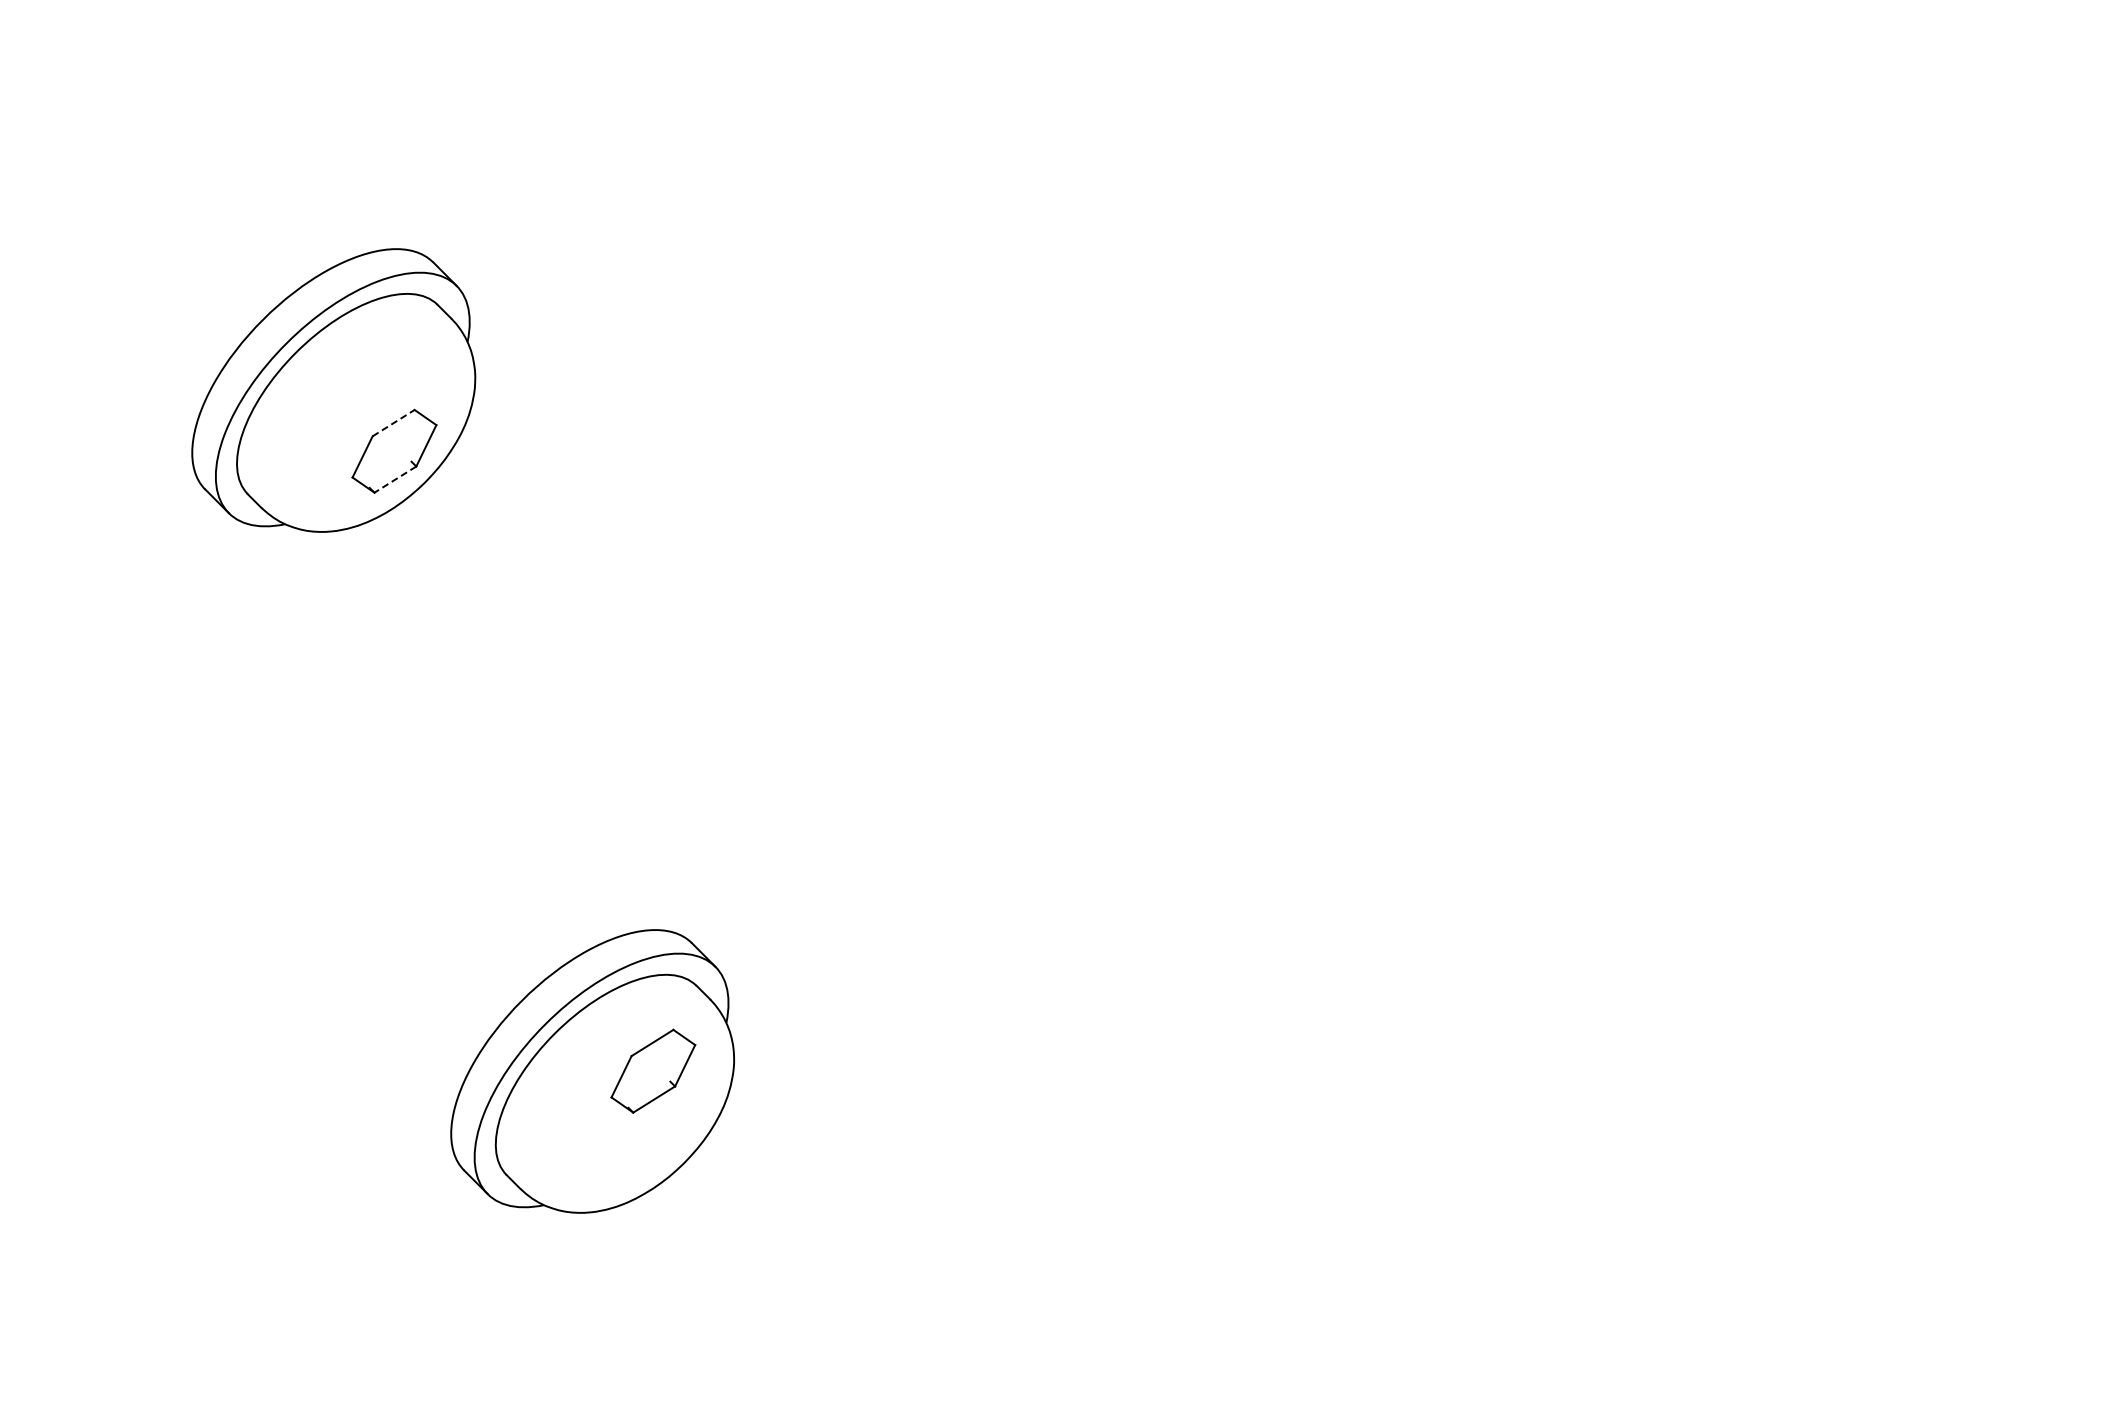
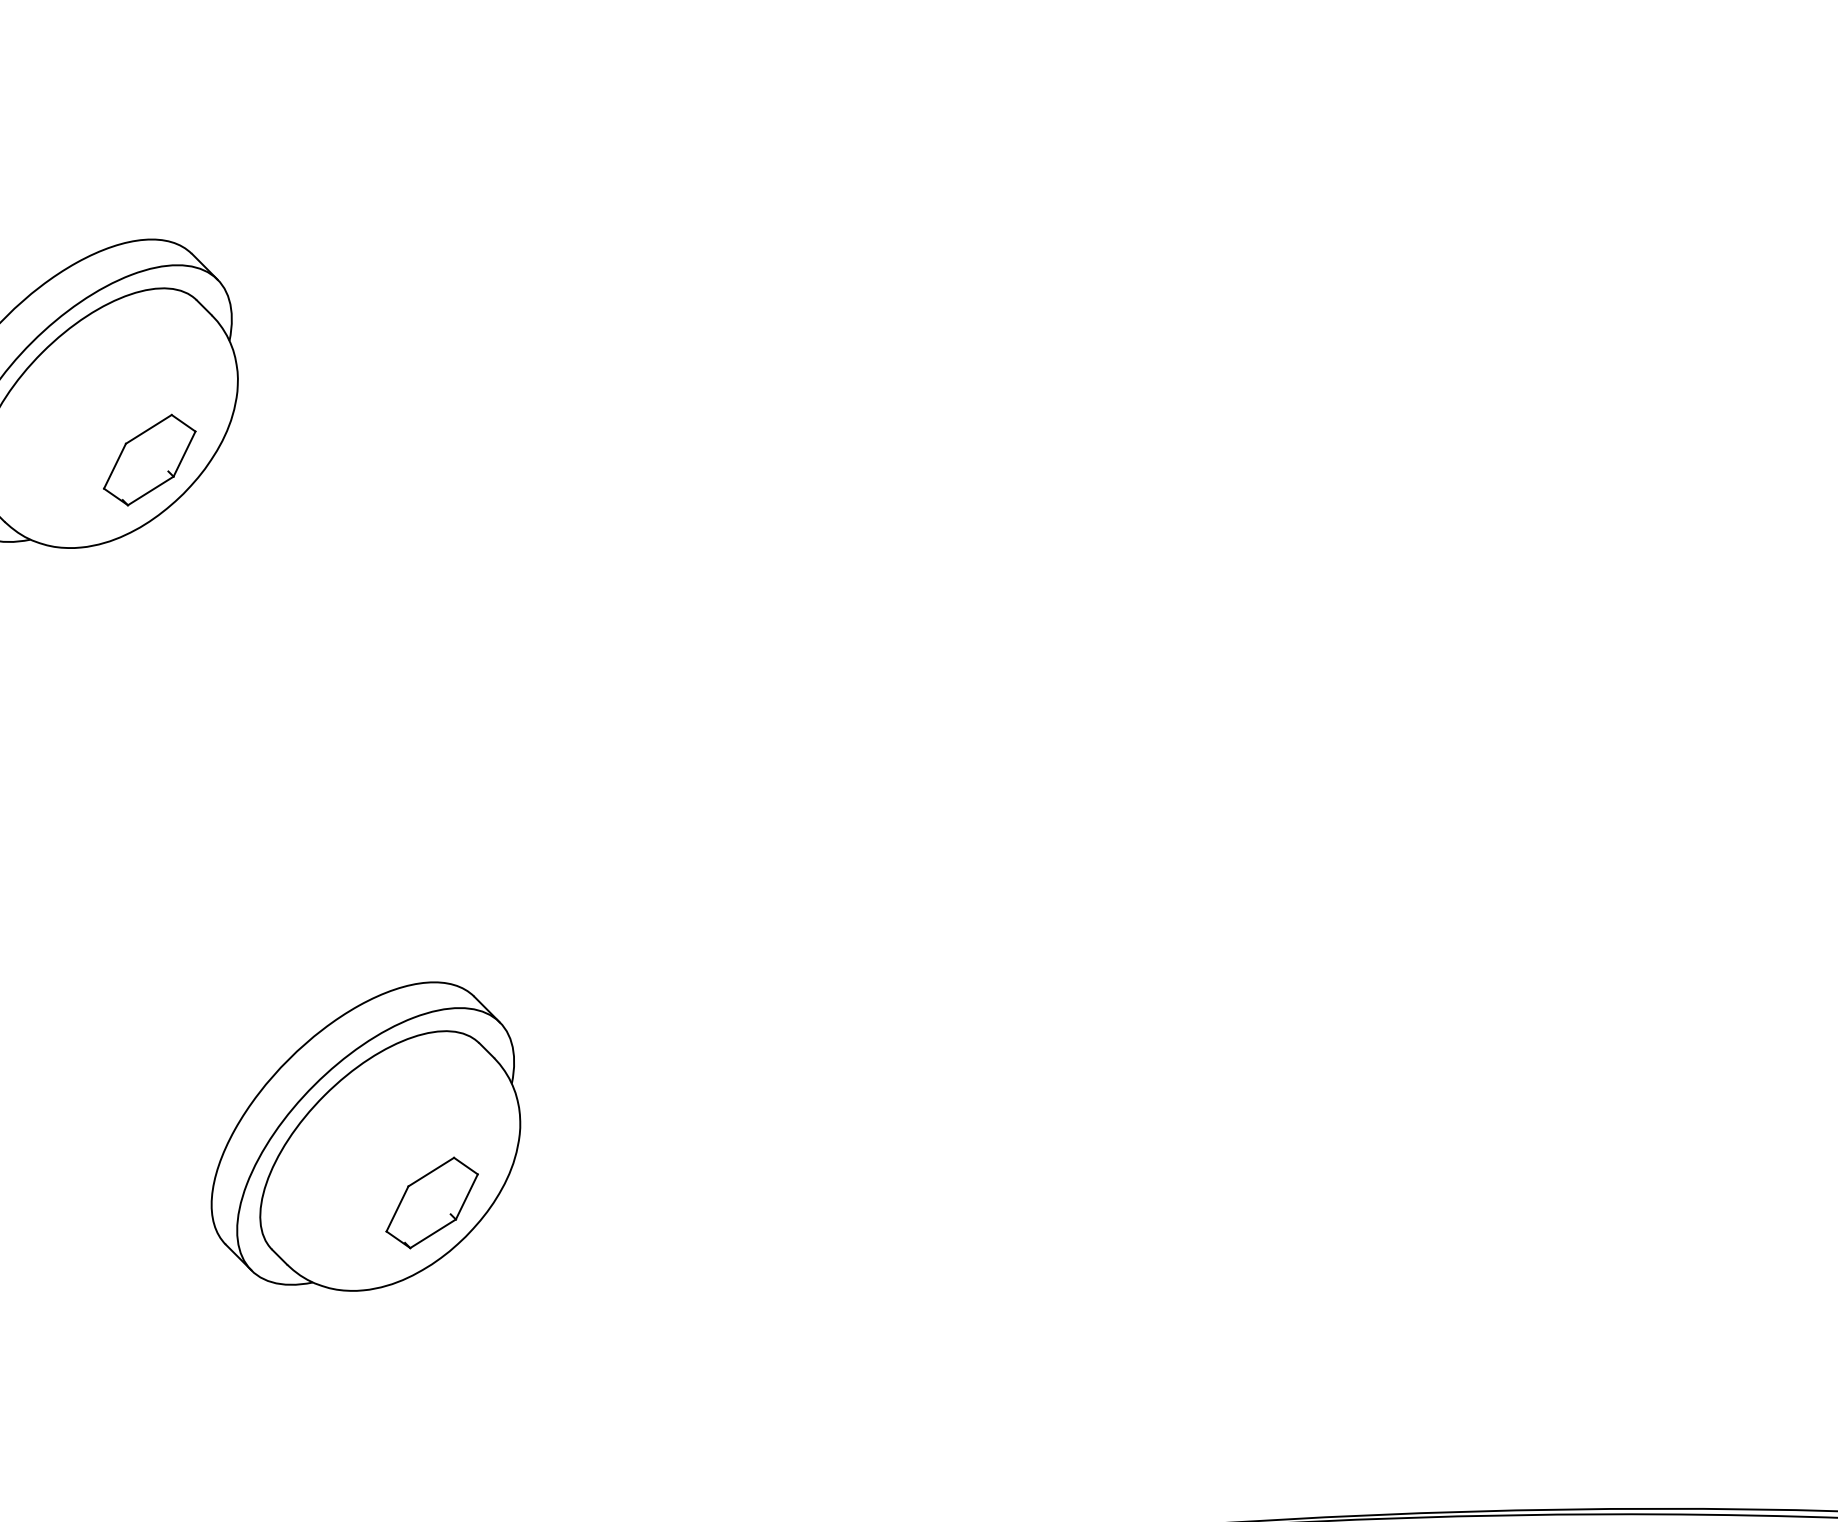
line: (393, 423) -> (148, 429), dashed -> solid
line: (395, 479) -> (150, 490), dashed -> solid
part: (653, 1070) -> (432, 1202), moved

